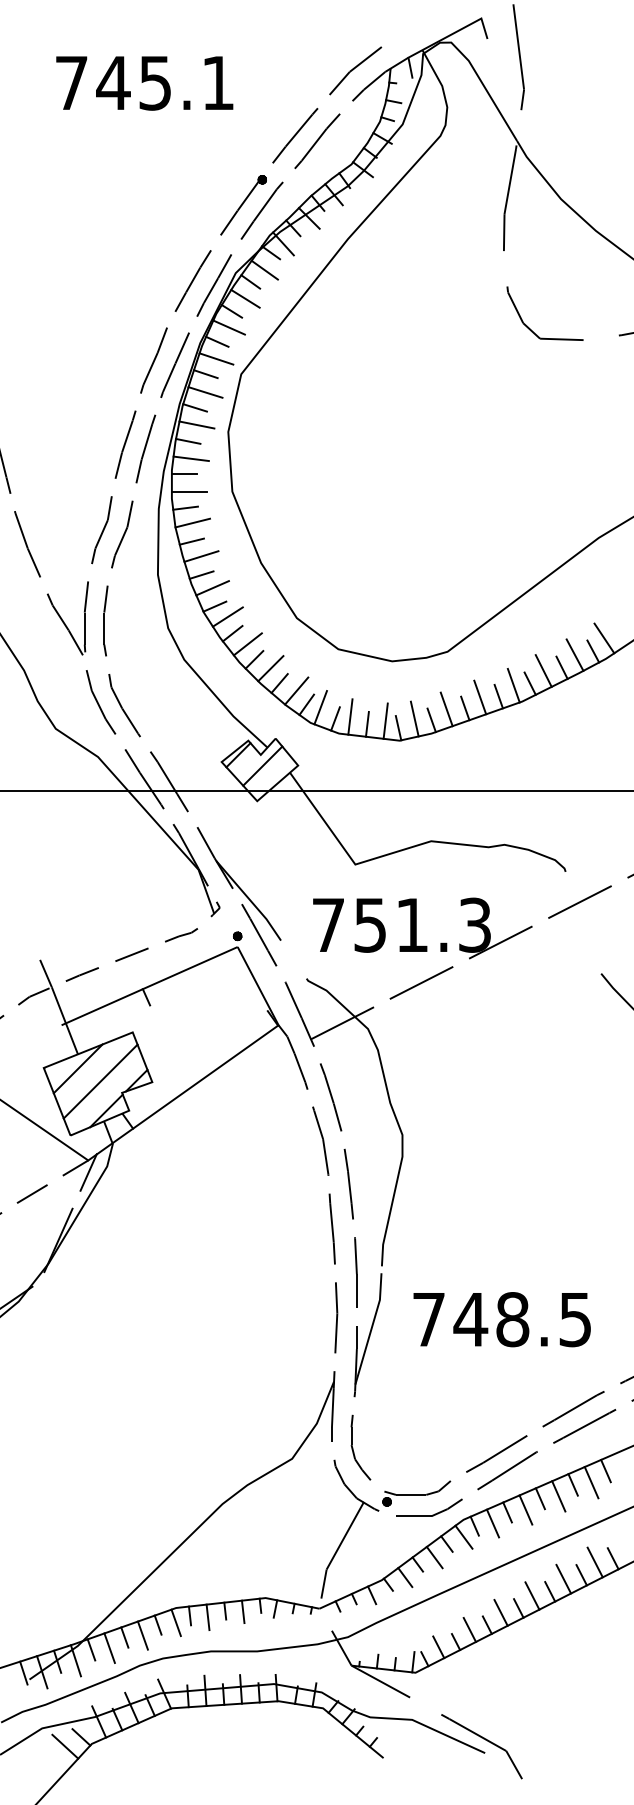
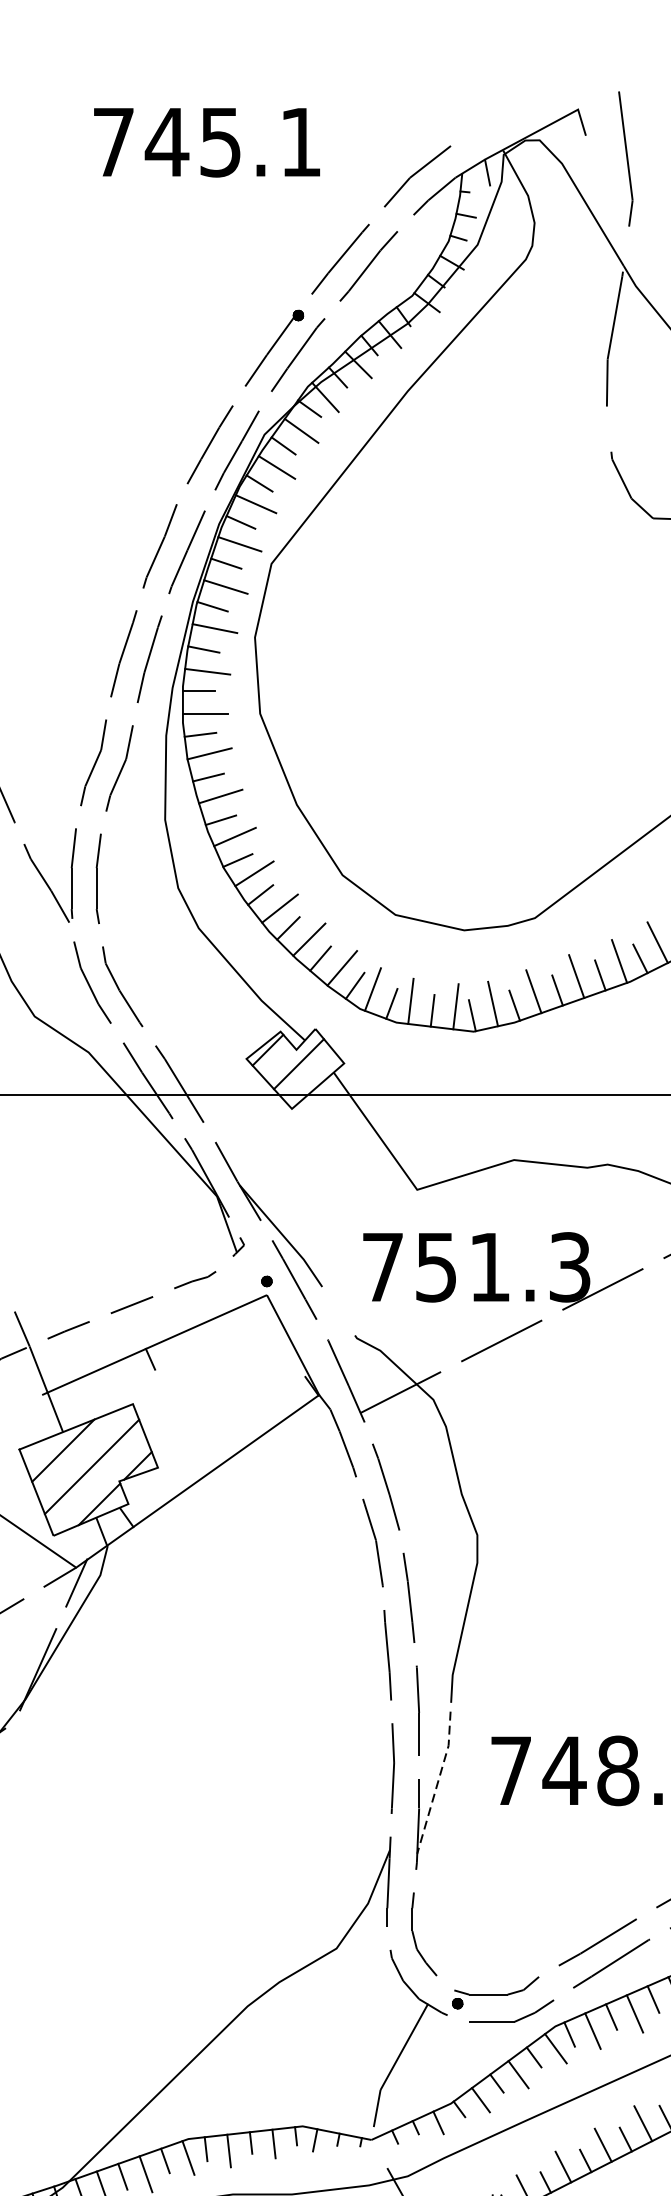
text: (144, 83) -> (206, 142), moved
line: (371, 1329) -> (437, 1783), solid -> dashed

